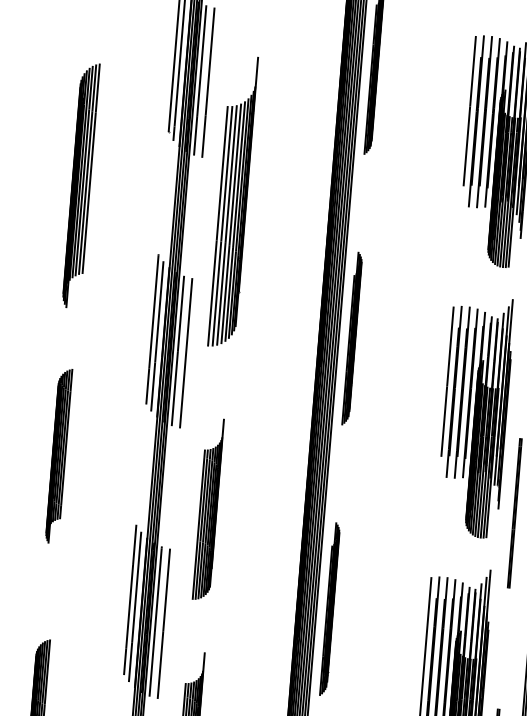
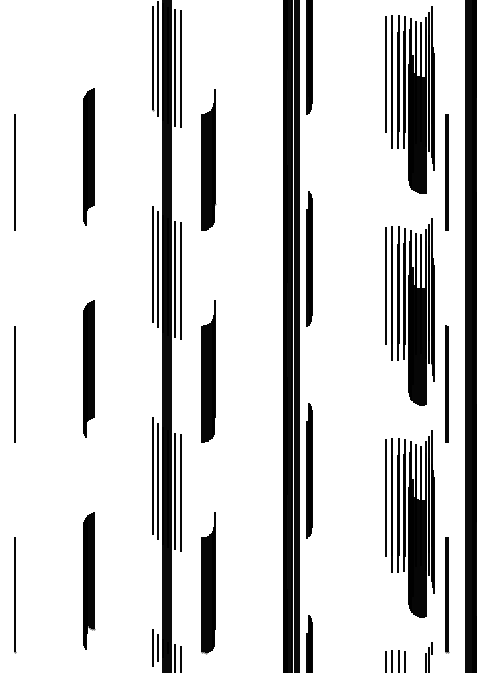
part: (81, 184) -> (88, 156), size x0.71
part: (233, 201) -> (208, 159), size x0.62
part: (208, 508) -> (208, 371), moved

